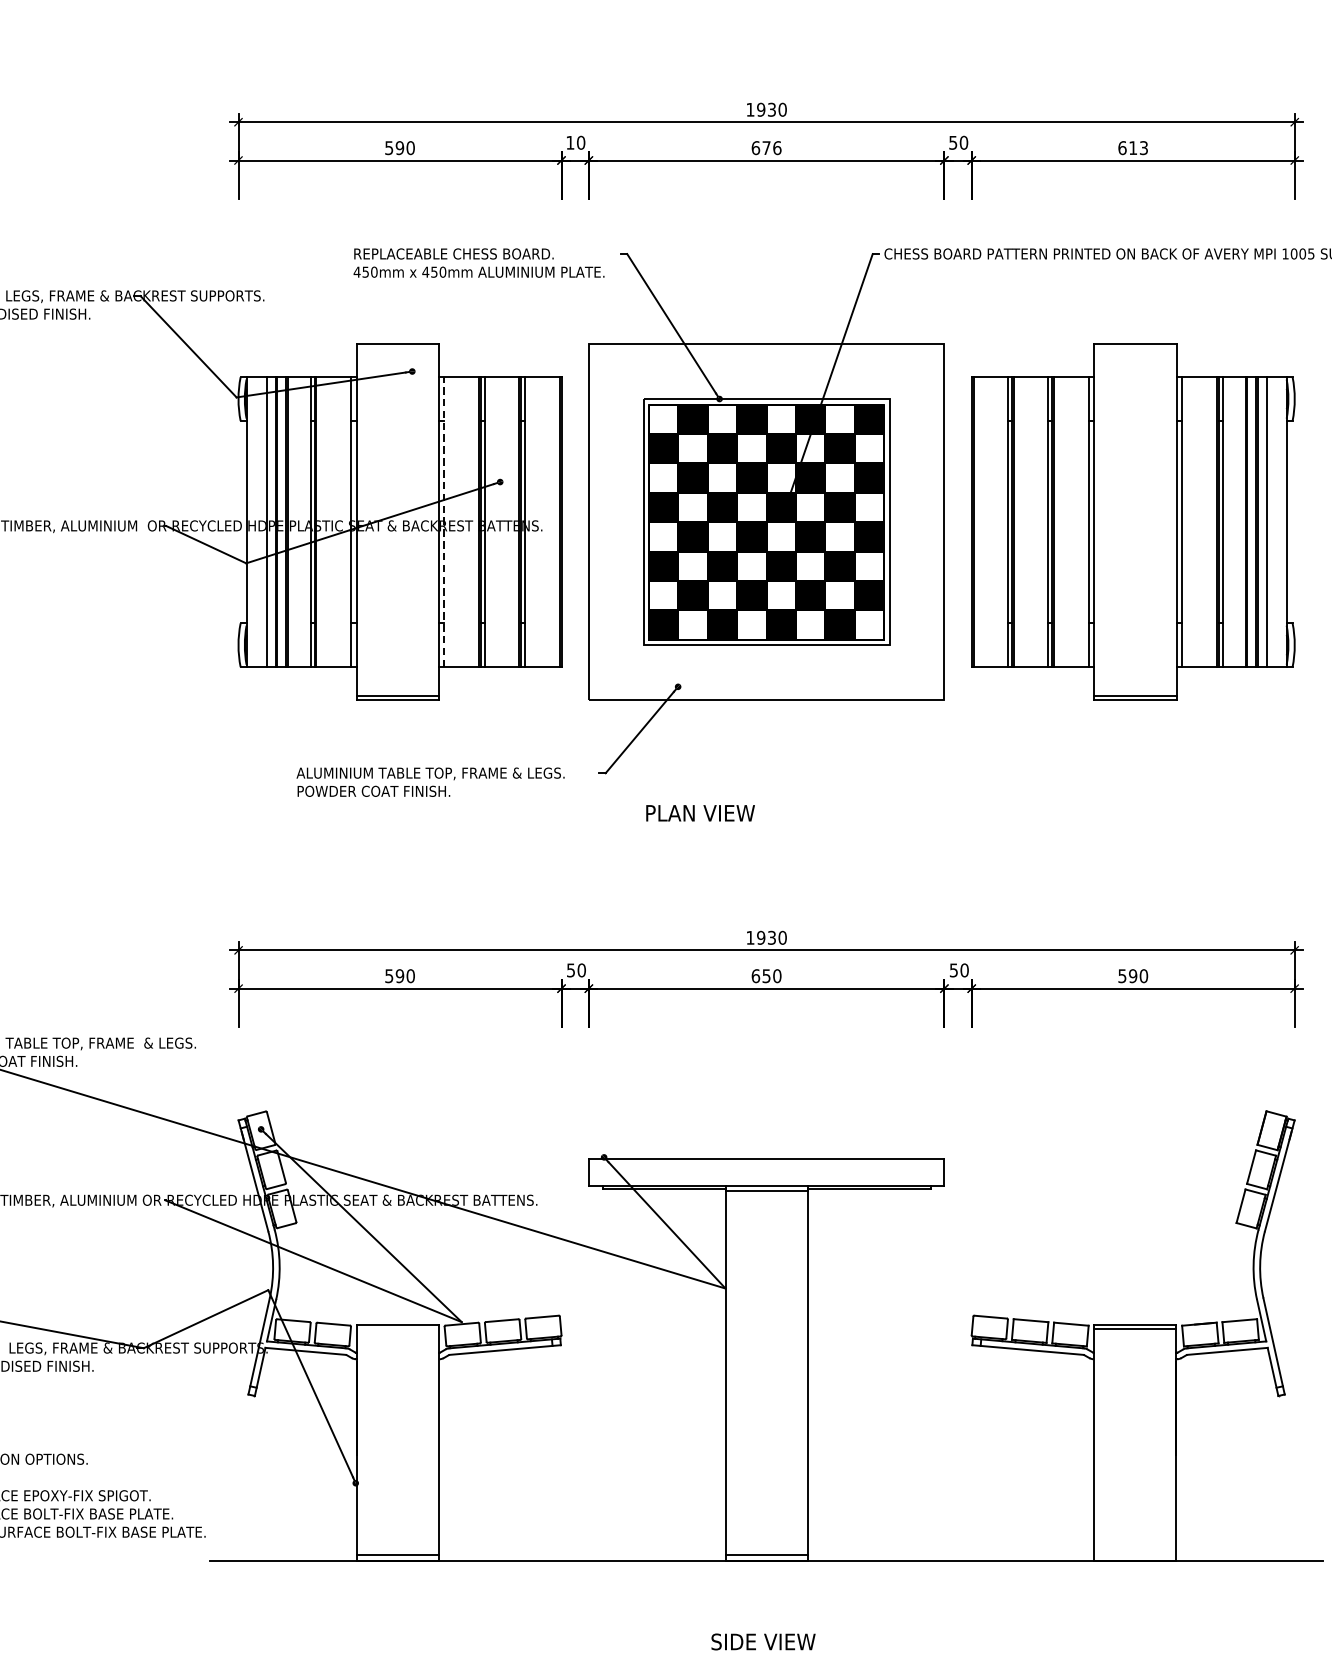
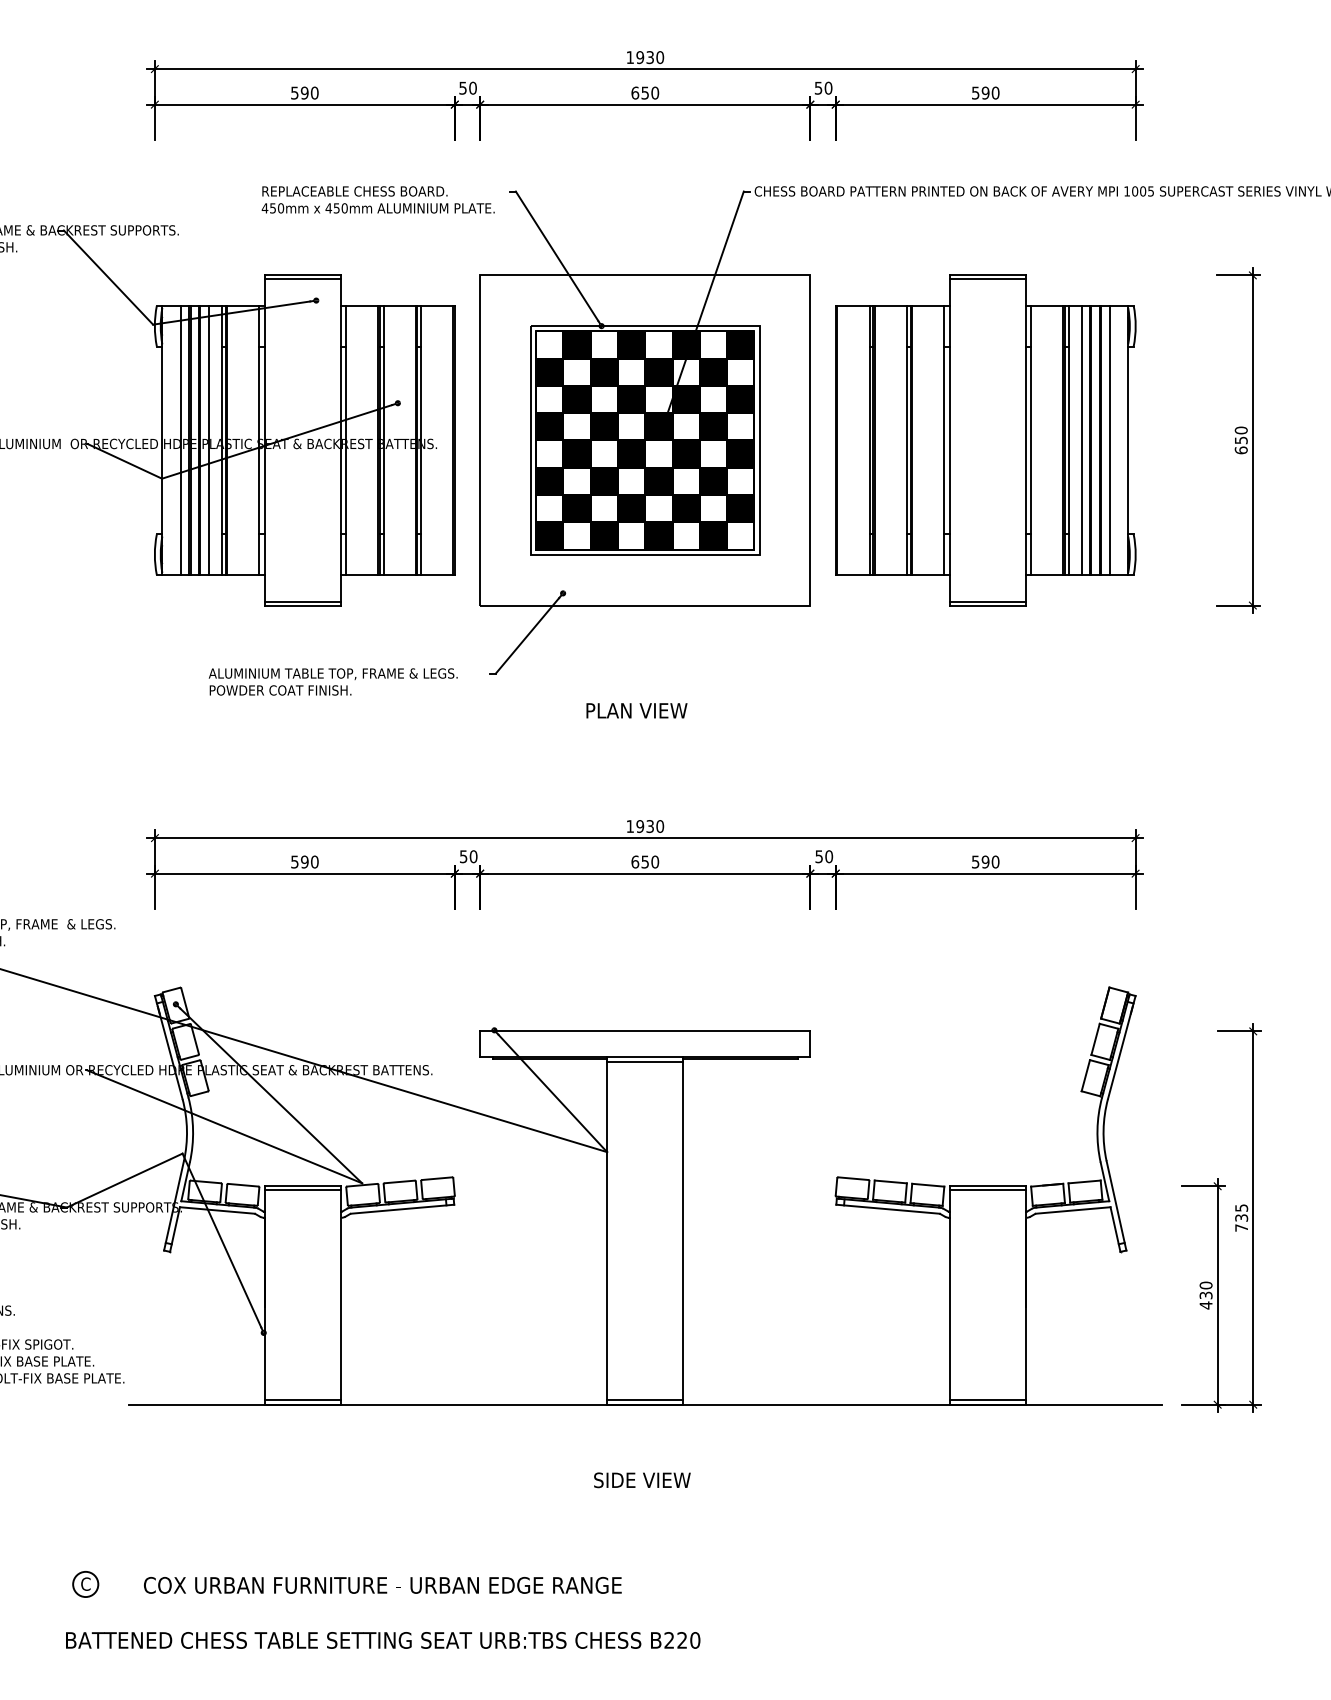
text: (569, 142) -> (462, 87), 10 -> 50
text: (772, 147) -> (650, 92), 676 -> 650
text: (1133, 147) -> (985, 92), 613 -> 590
line: (397, 347) -> (302, 278), added
line: (1135, 347) -> (987, 278), added
line: (296, 522) -> (208, 440), added
line: (444, 522) -> (346, 440), dashed -> solid
line: (1236, 522) -> (1081, 440), added
text: (700, 812) -> (636, 710), moved
line: (397, 1328) -> (302, 1189), added
line: (1135, 1554) -> (987, 1399), added

